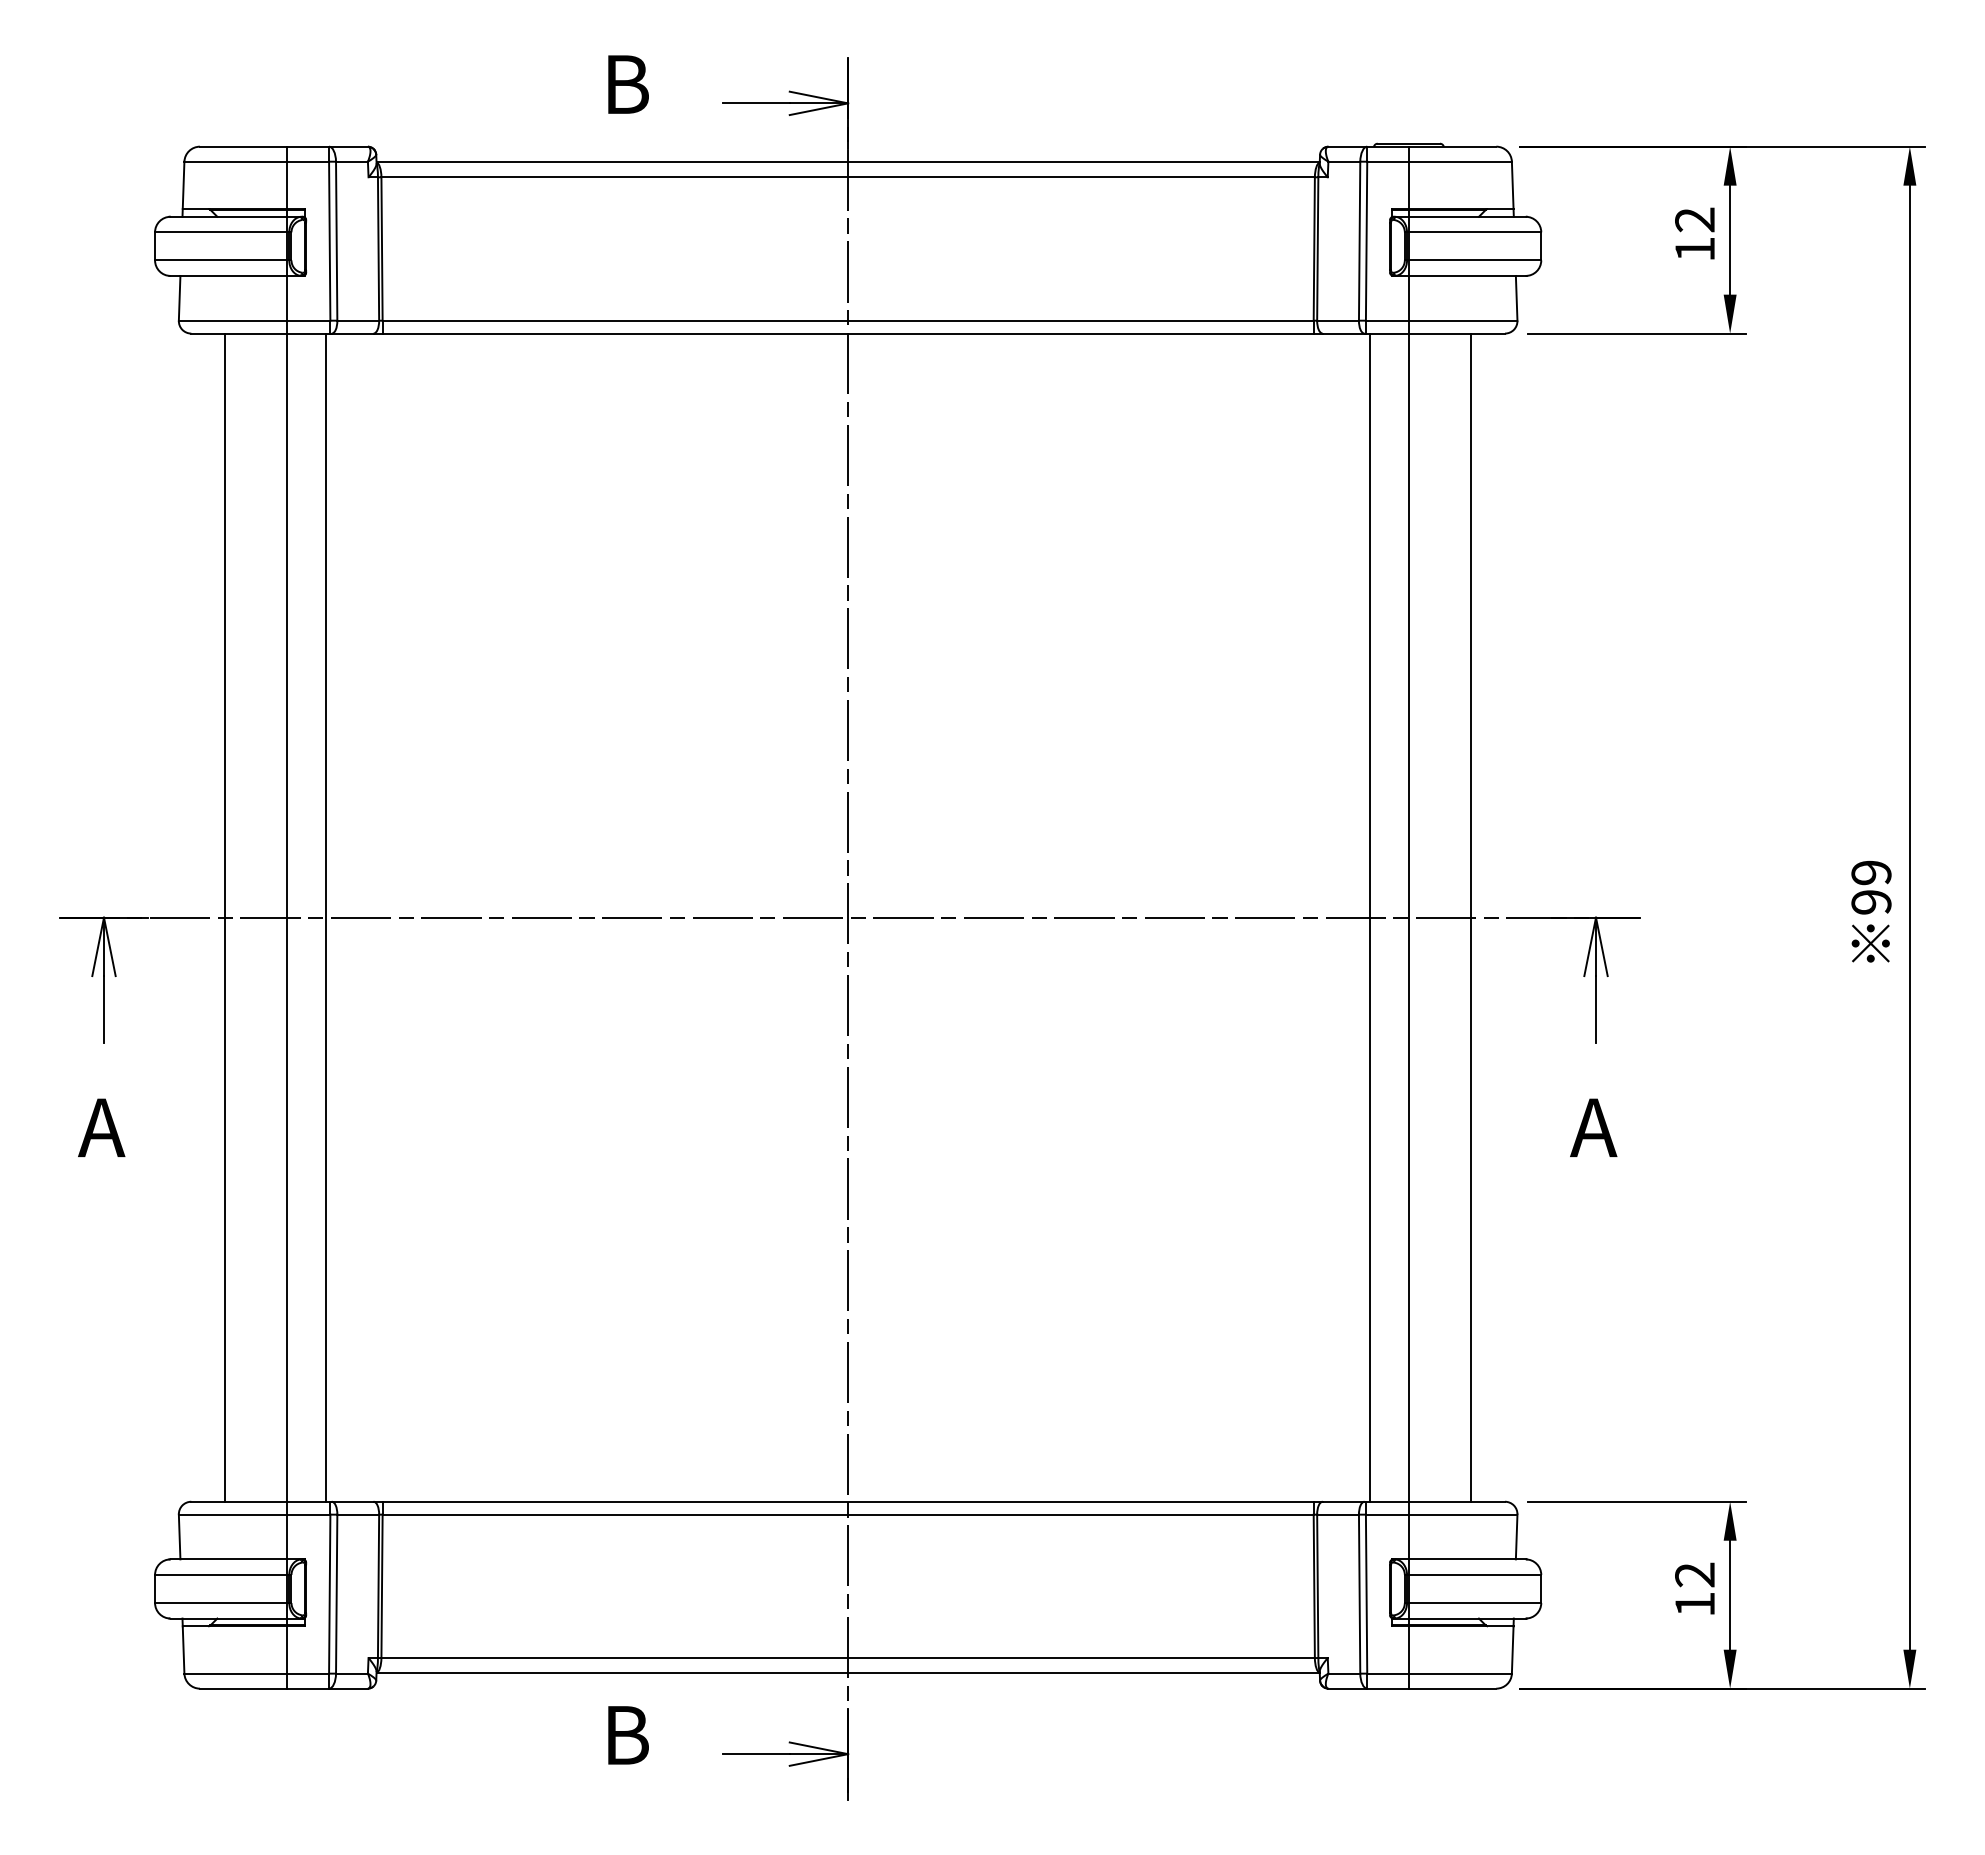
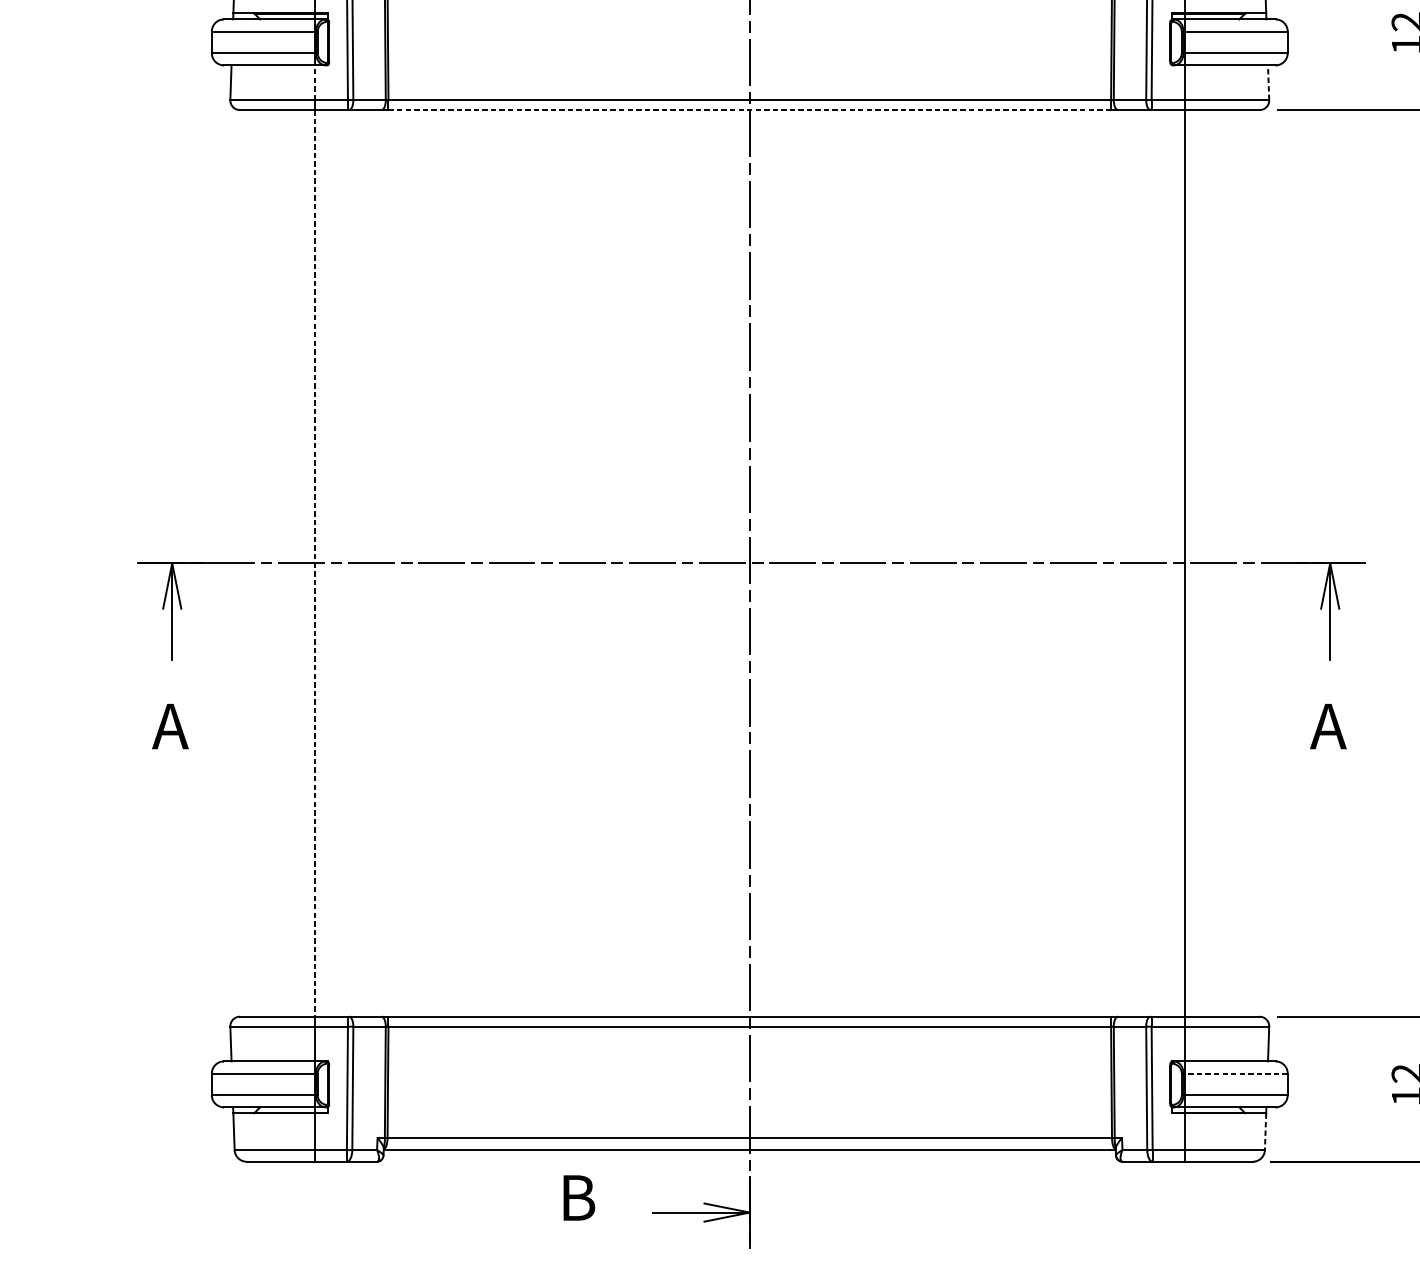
line: (287, 297) -> (314, 82), solid -> dashed
line: (1516, 297) -> (1268, 82), solid -> dashed
line: (848, 333) -> (750, 110), solid -> dashed
line: (225, 917) -> (266, 563), removed
line: (326, 917) -> (344, 563), removed
line: (1369, 917) -> (1154, 563), removed
line: (1471, 917) -> (1233, 563), removed
line: (287, 918) -> (314, 564), solid -> dashed
line: (1474, 1574) -> (1235, 1073), solid -> dashed
line: (1512, 1649) -> (1265, 1131), solid -> dashed

